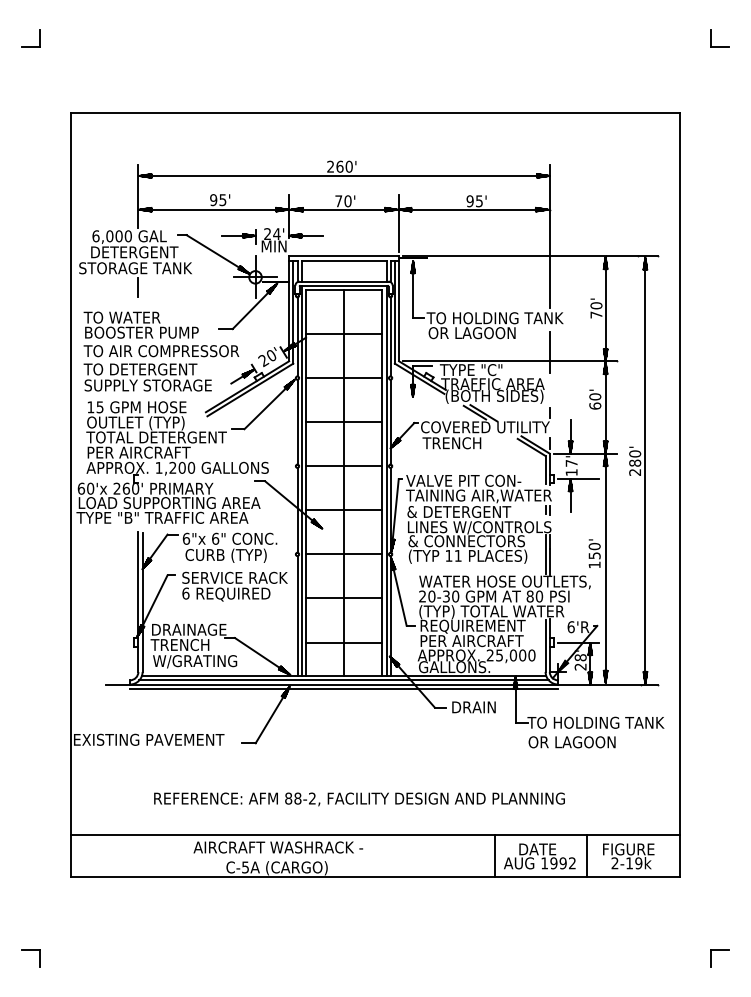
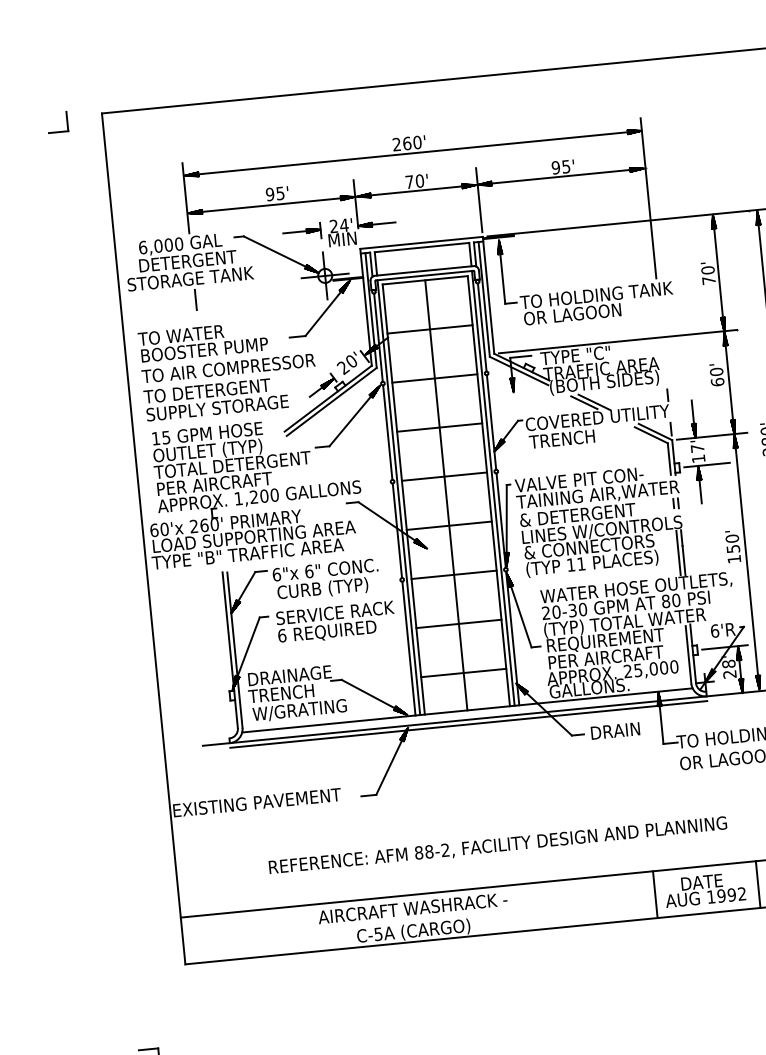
part: (30, 46) -> (58, 131), moved
line: (549, 351) -> (660, 326), removed
line: (343, 680) -> (467, 715), removed

